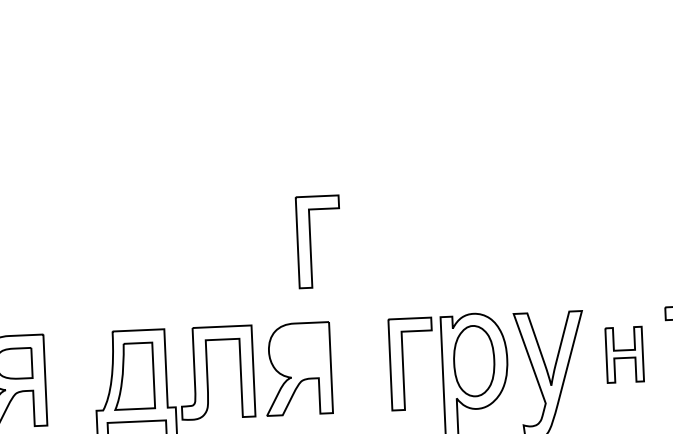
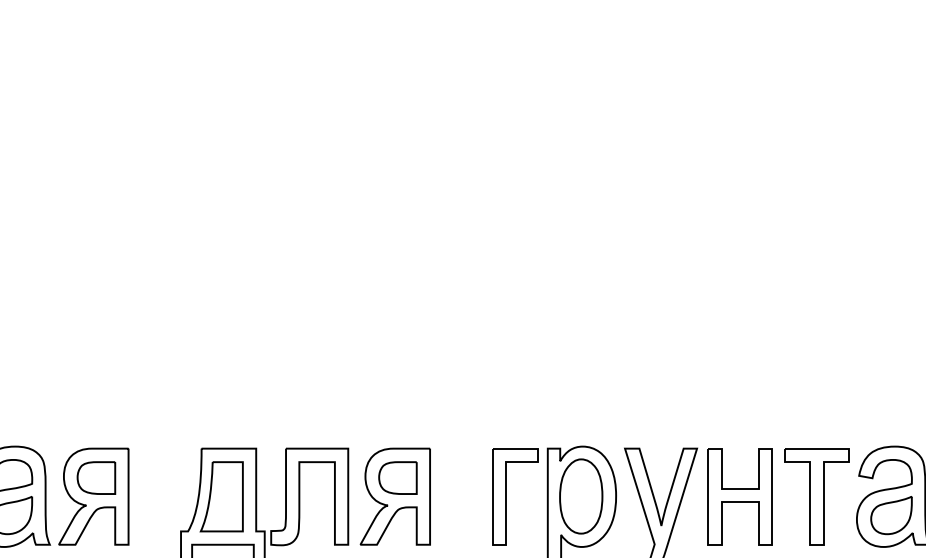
part: (310, 242) -> (414, 363), removed
part: (299, 350) -> (397, 477), added
part: (624, 354) -> (739, 496), size x1.67

